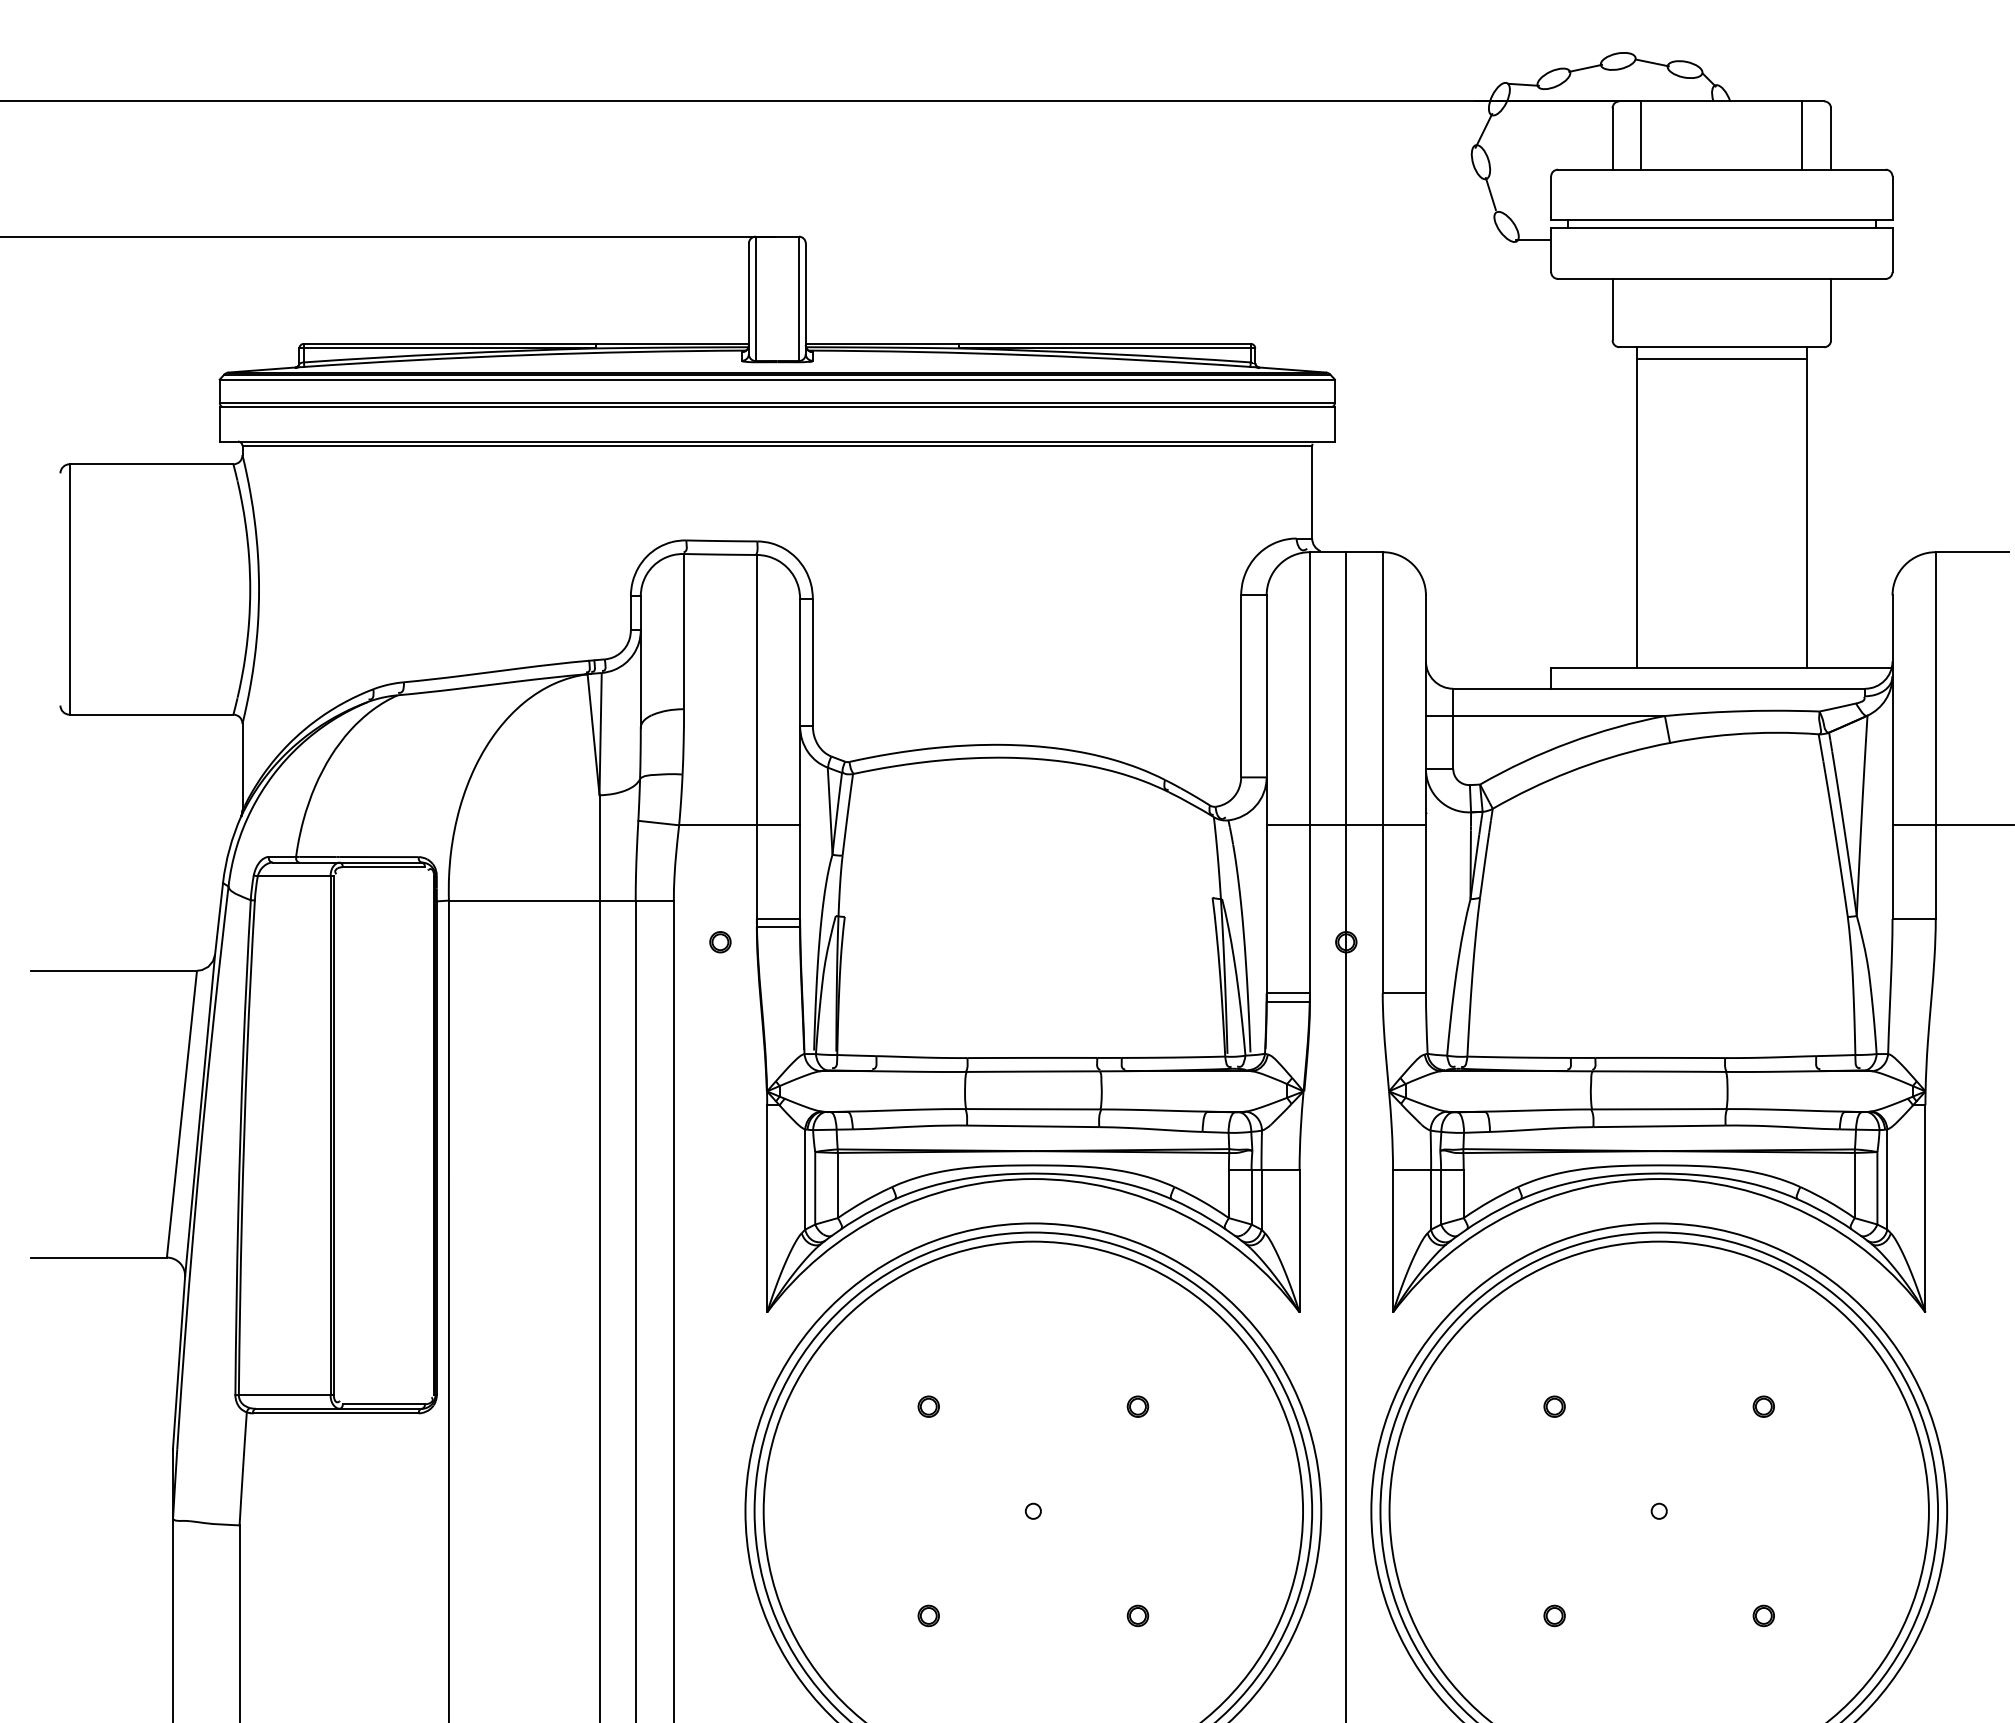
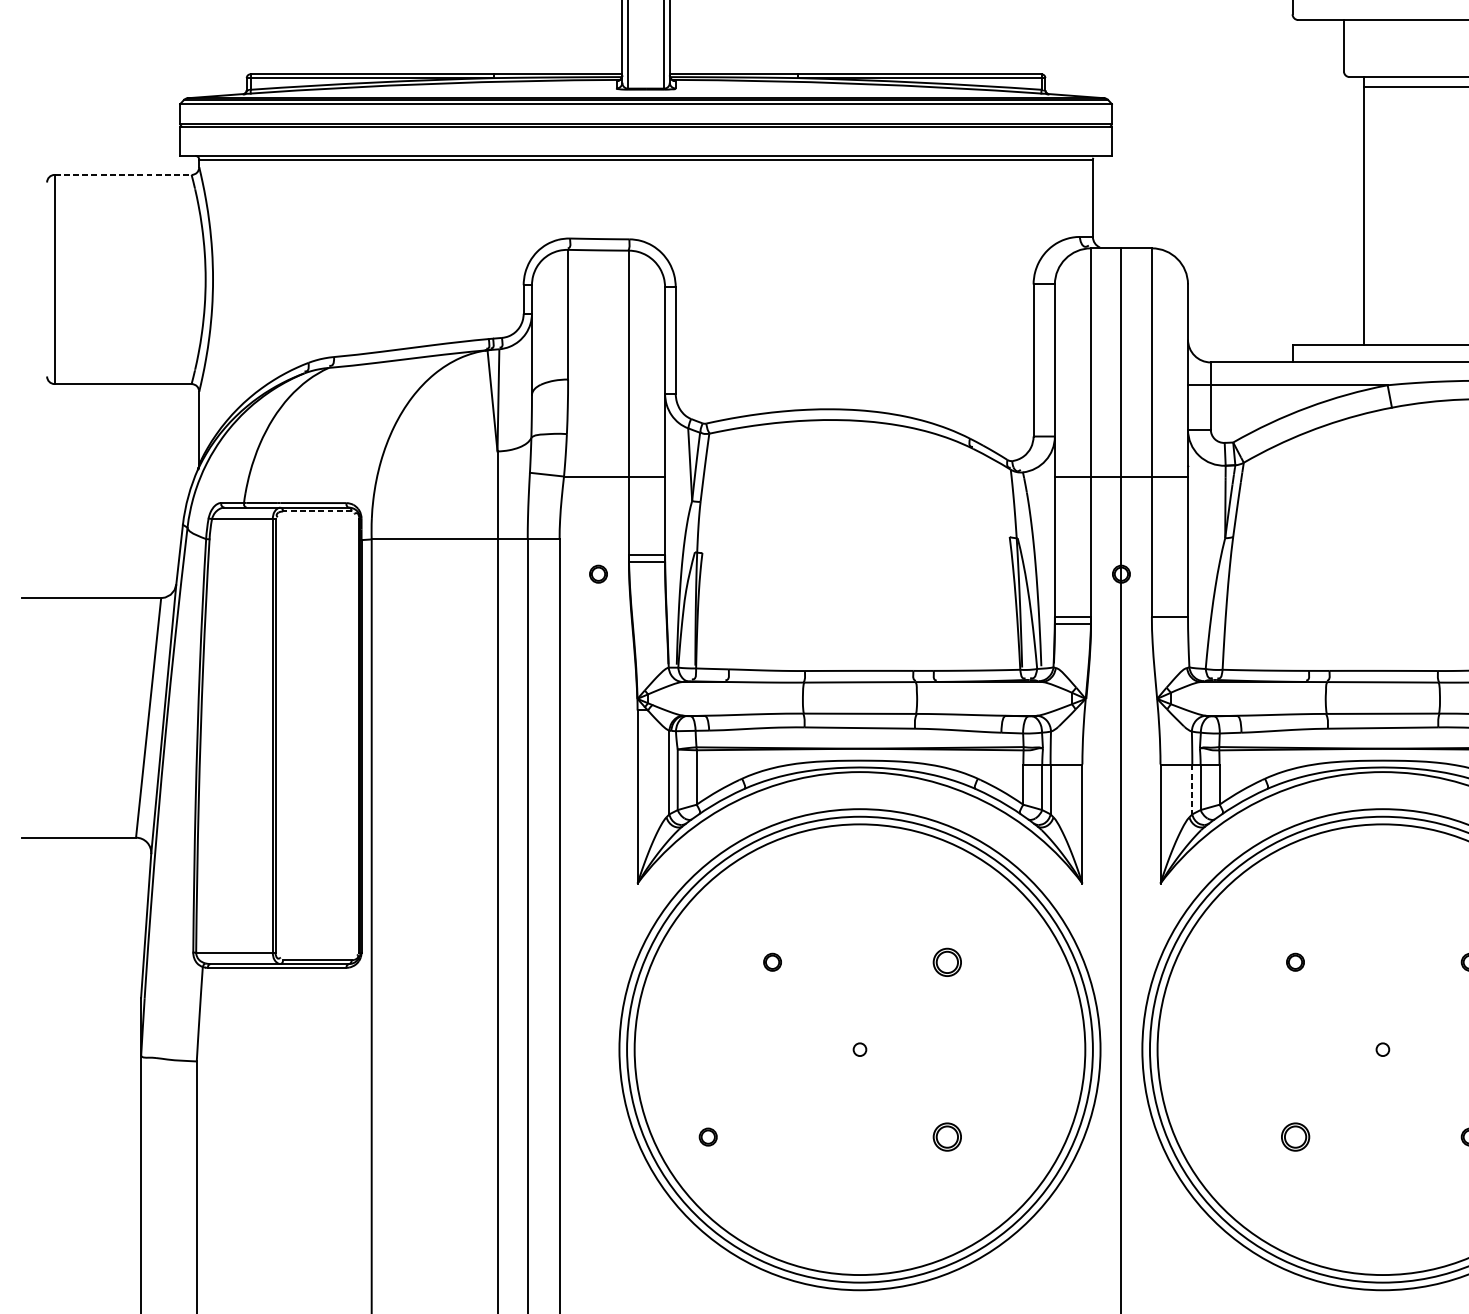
line: (151, 464) -> (123, 175), solid -> dashed
line: (383, 867) -> (317, 511), solid -> dashed
line: (1431, 1199) -> (1192, 789), solid -> dashed
part: (1137, 1406) -> (946, 962), size x1.6
part: (928, 1615) -> (708, 1136), moved
part: (1137, 1615) -> (946, 1136), size x1.6
part: (1554, 1615) -> (1295, 1136), size x1.6

